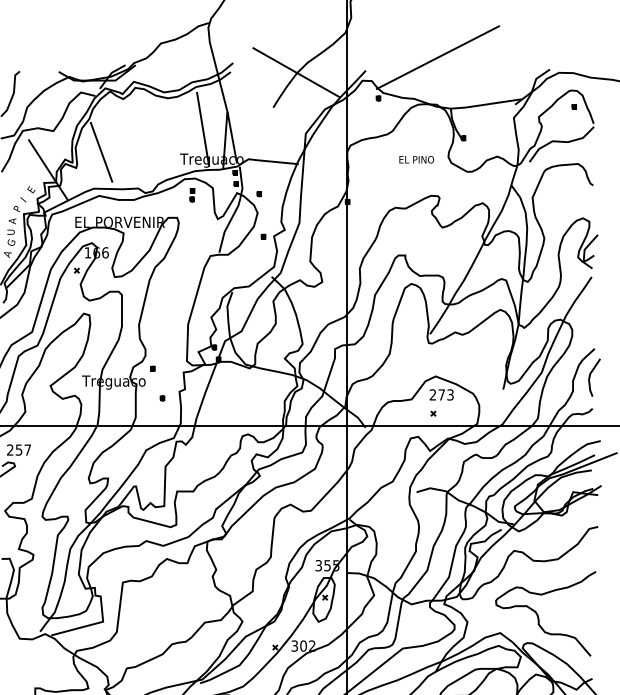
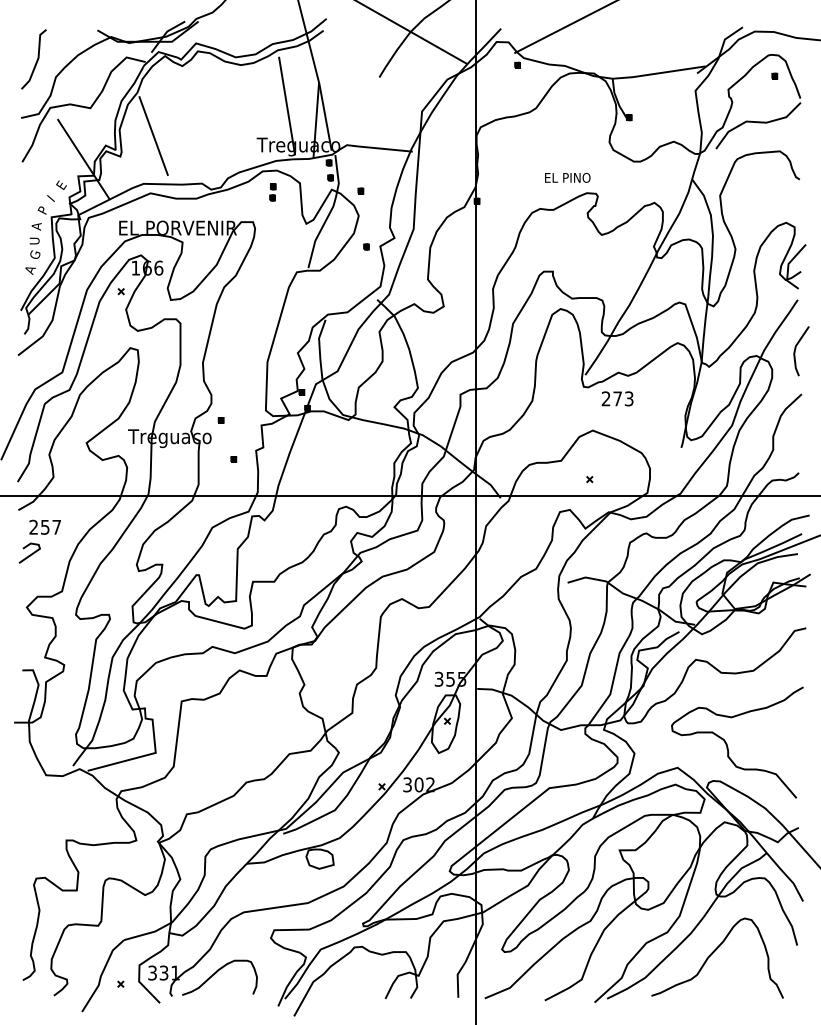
text: (416, 159) -> (567, 177), moved
line: (590, 376) -> (796, 349), moved
text: (441, 394) -> (617, 398), moved

